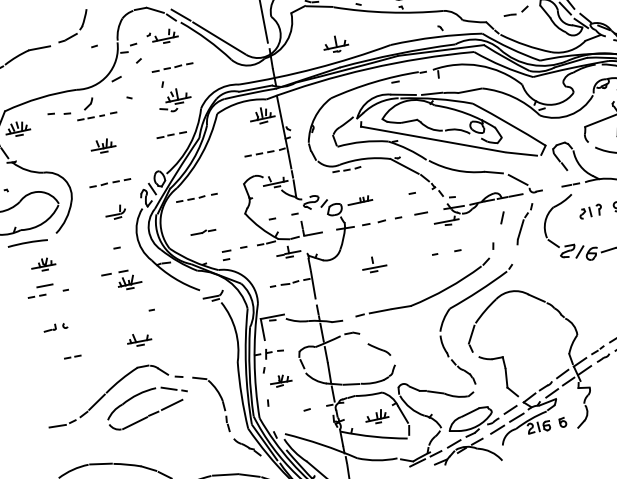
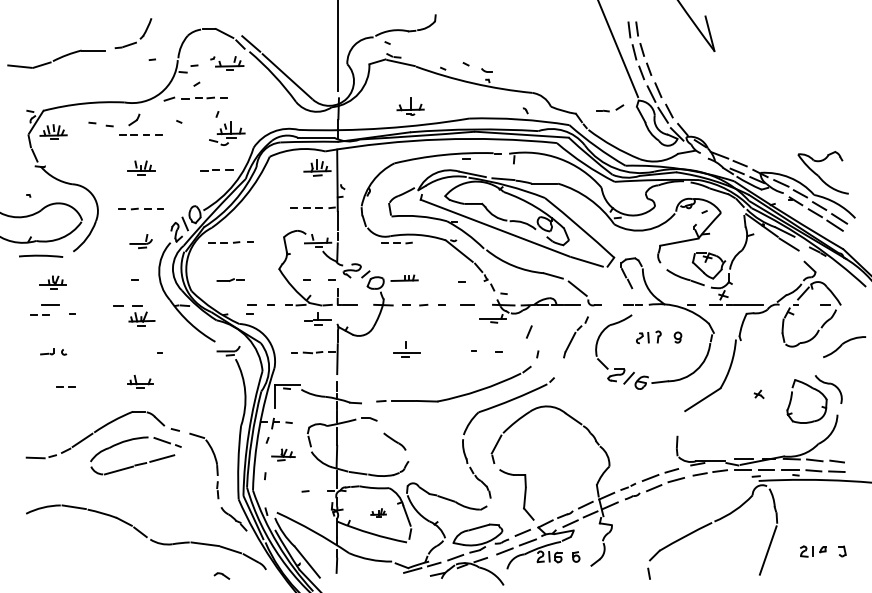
part: (172, 66) -> (204, 97), moved
line: (502, 217) -> (529, 331), moved
part: (376, 416) -> (378, 512), size x0.6

